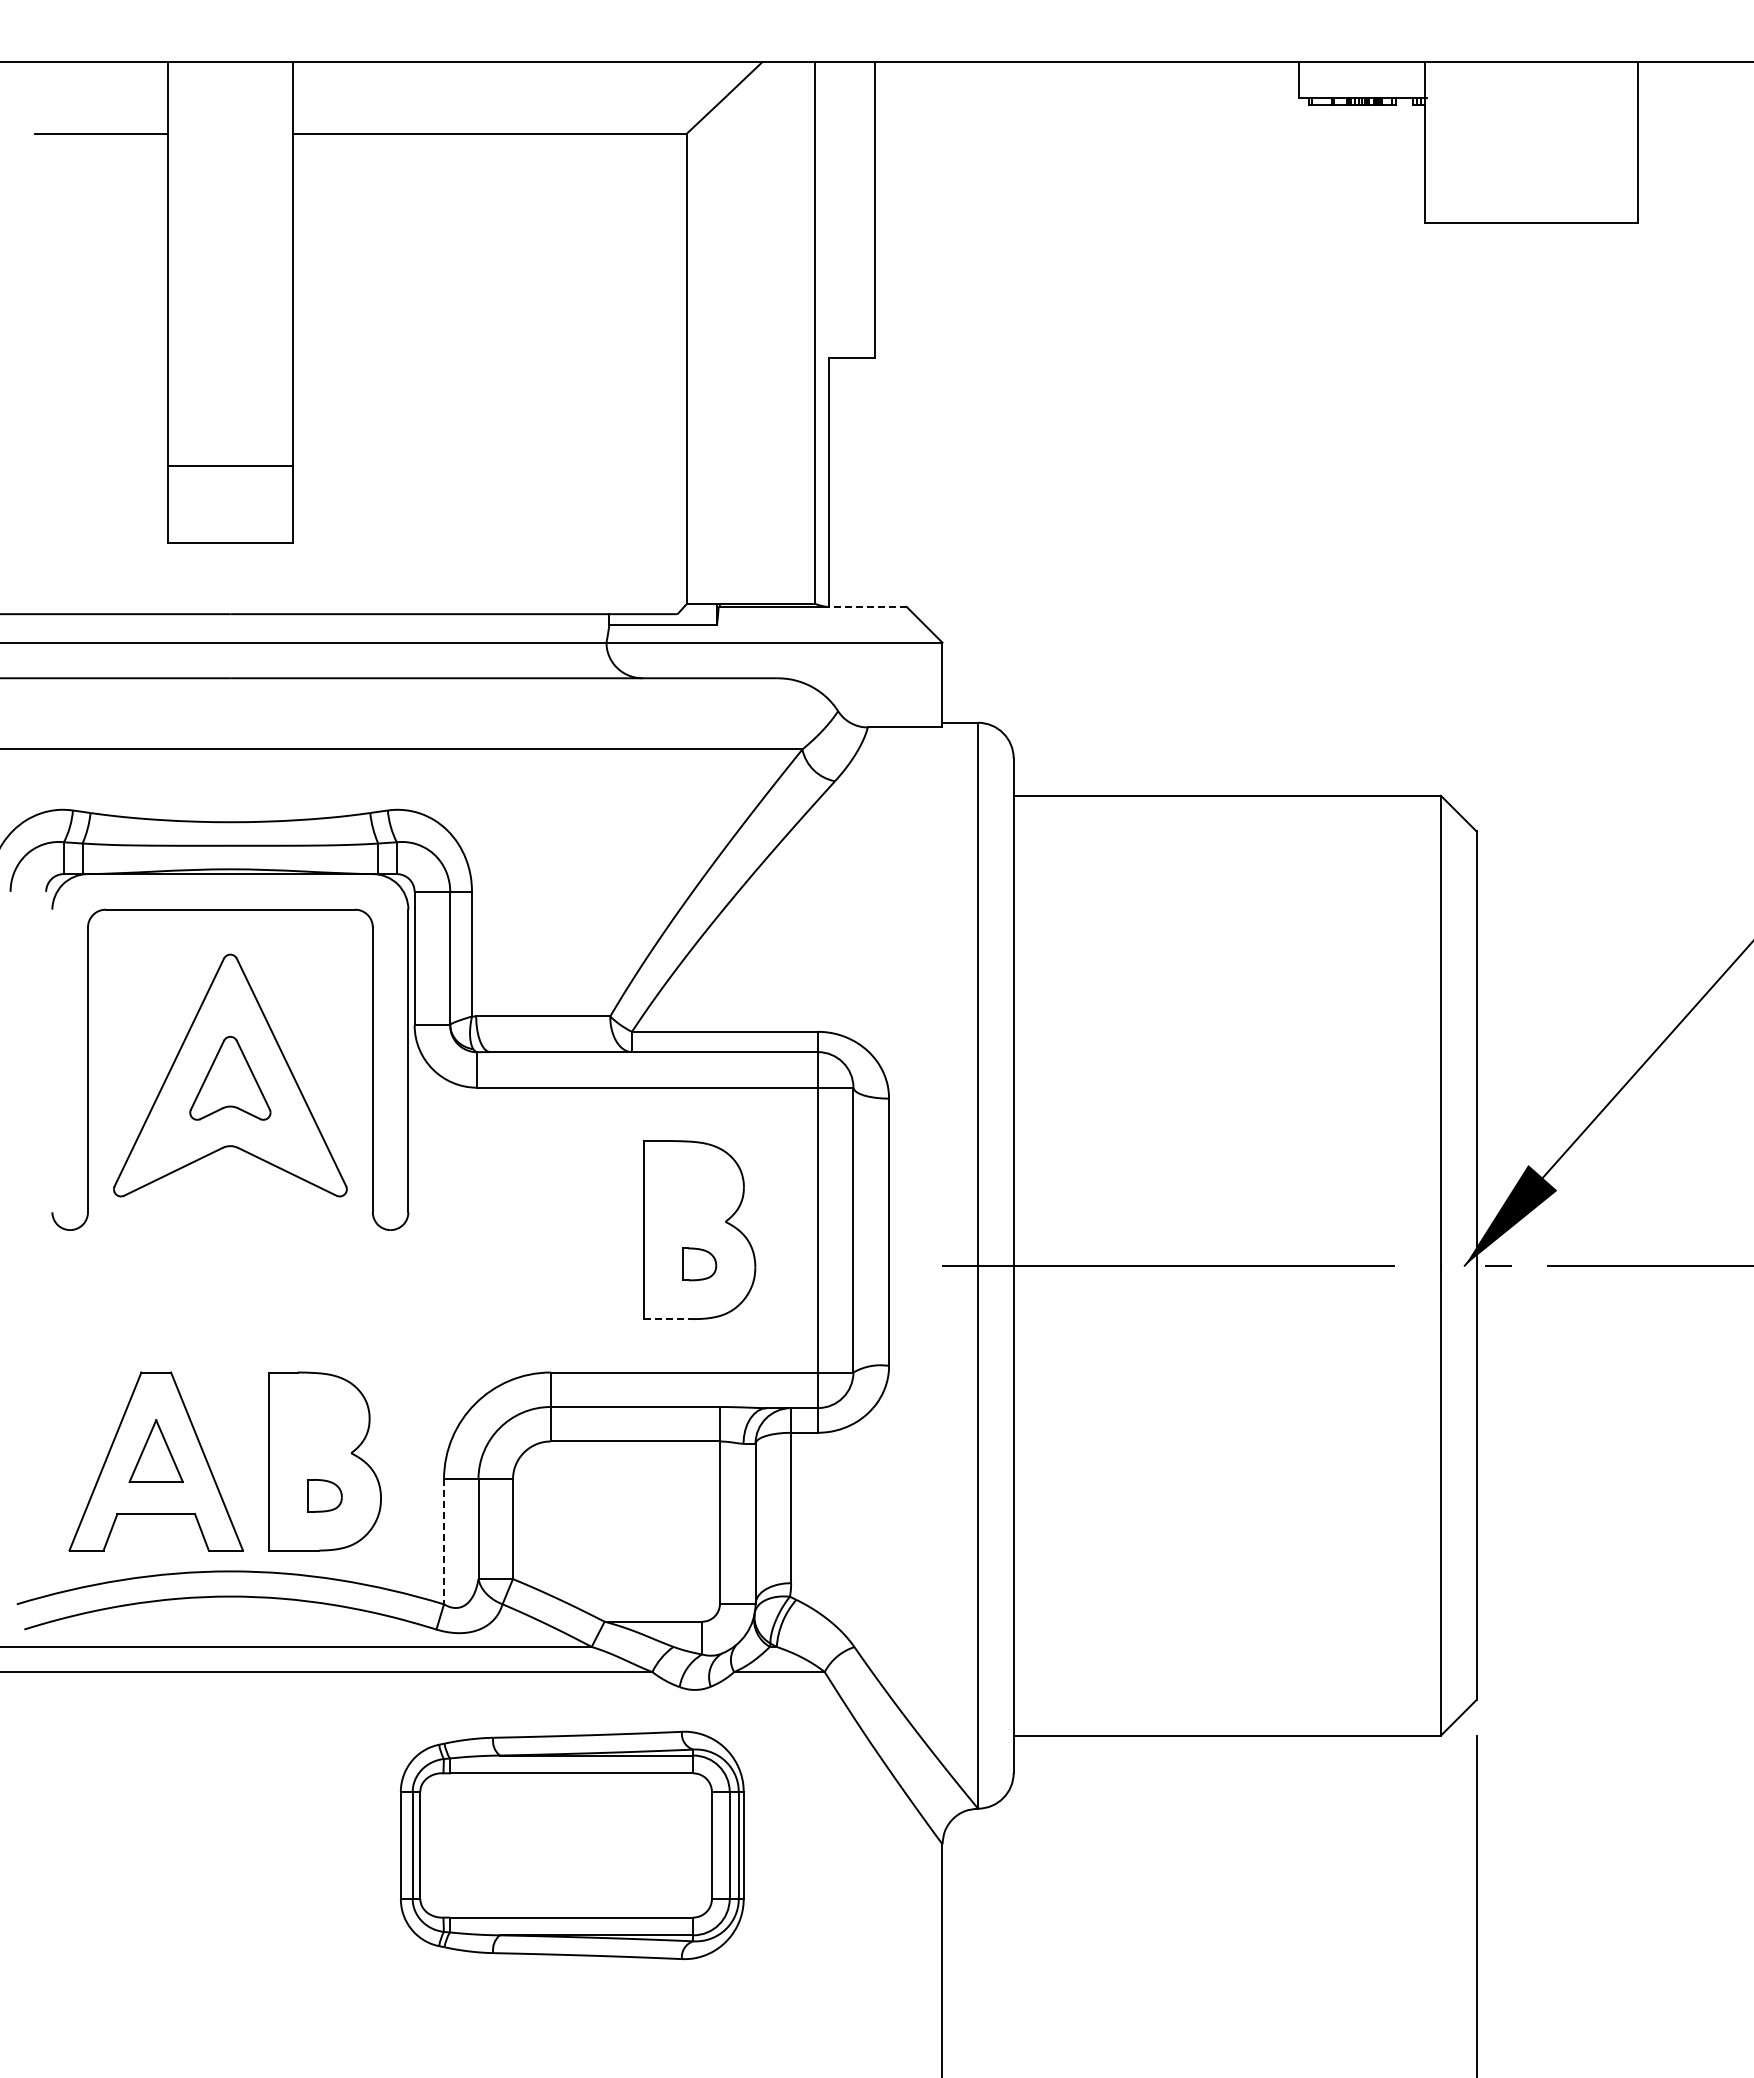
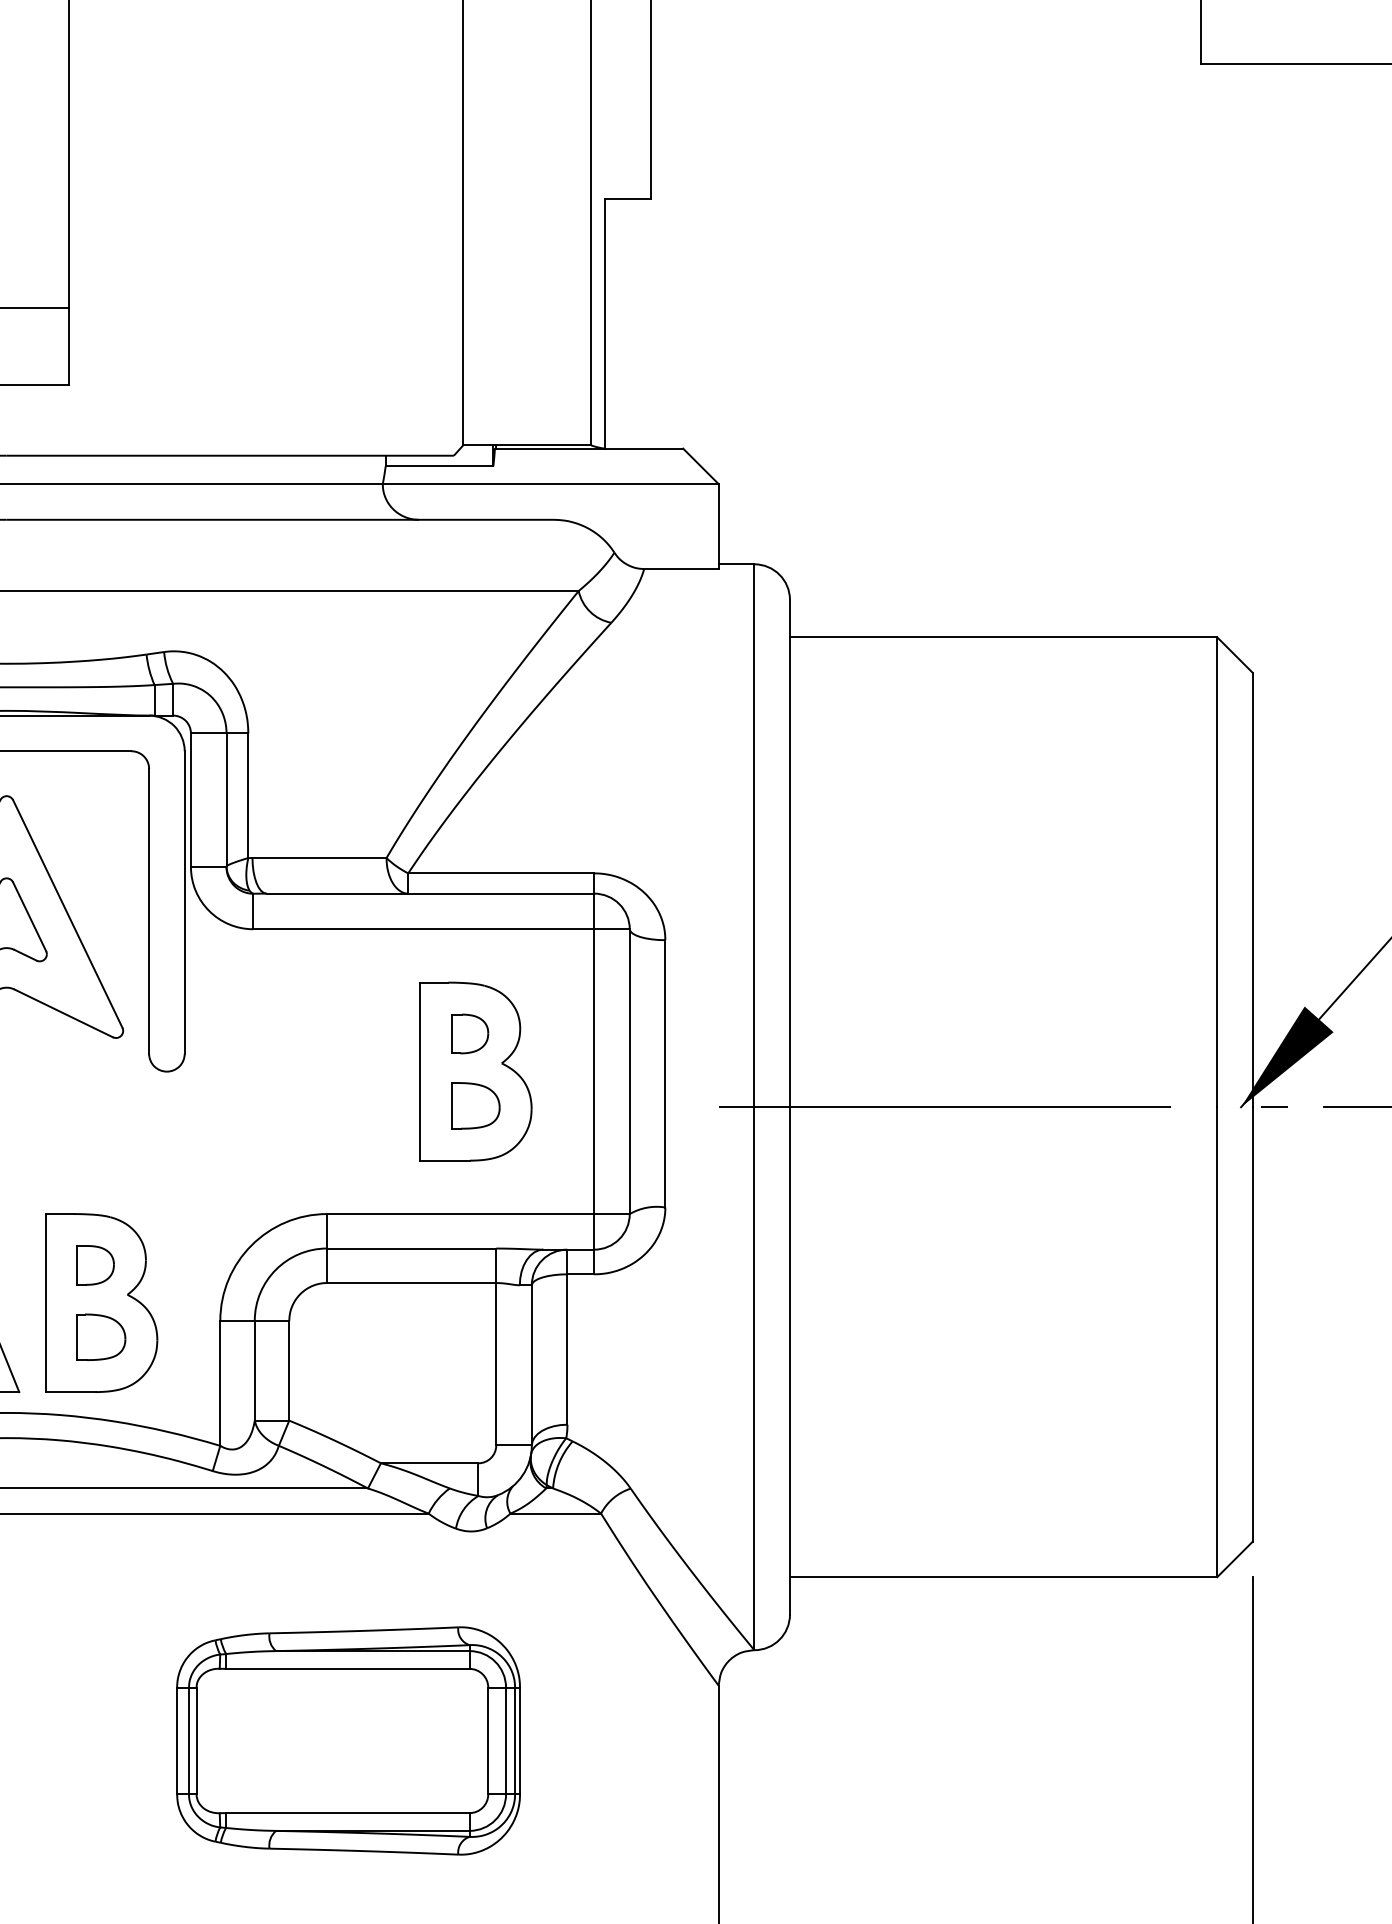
line: (867, 607) -> (643, 449), dashed -> solid
part: (693, 1192) -> (469, 1034), added
part: (699, 1264) -> (475, 1106), size x1.43
line: (669, 1319) -> (445, 1161), dashed -> solid
part: (319, 1423) -> (95, 1265), added
part: (324, 1495) -> (100, 1337), size x1.43
line: (444, 1541) -> (220, 1383), dashed -> solid
part: (572, 1844) -> (348, 1740), moved

